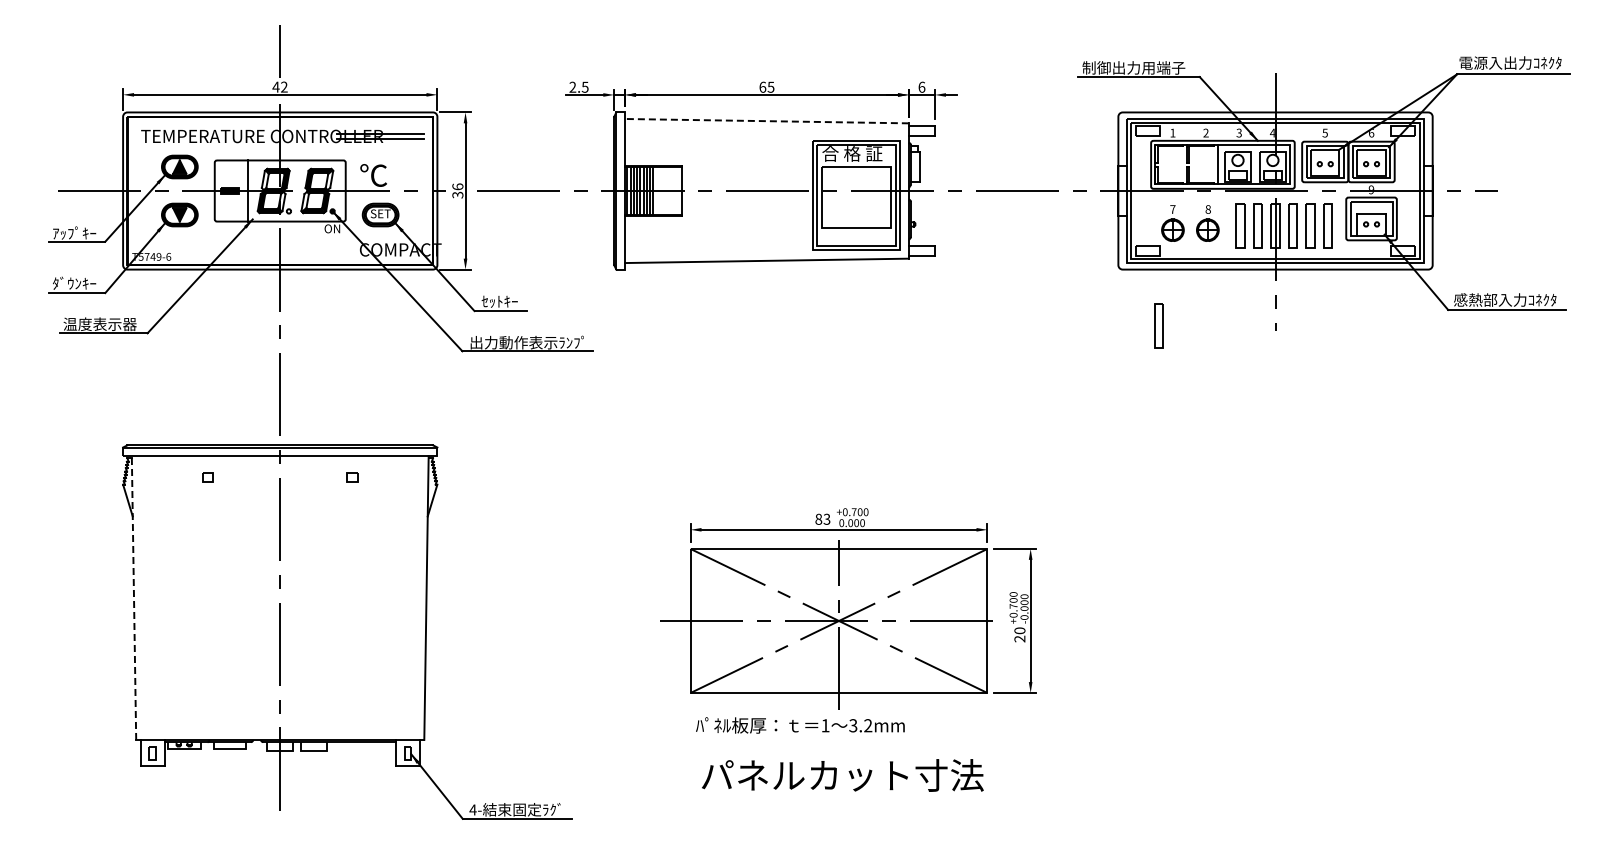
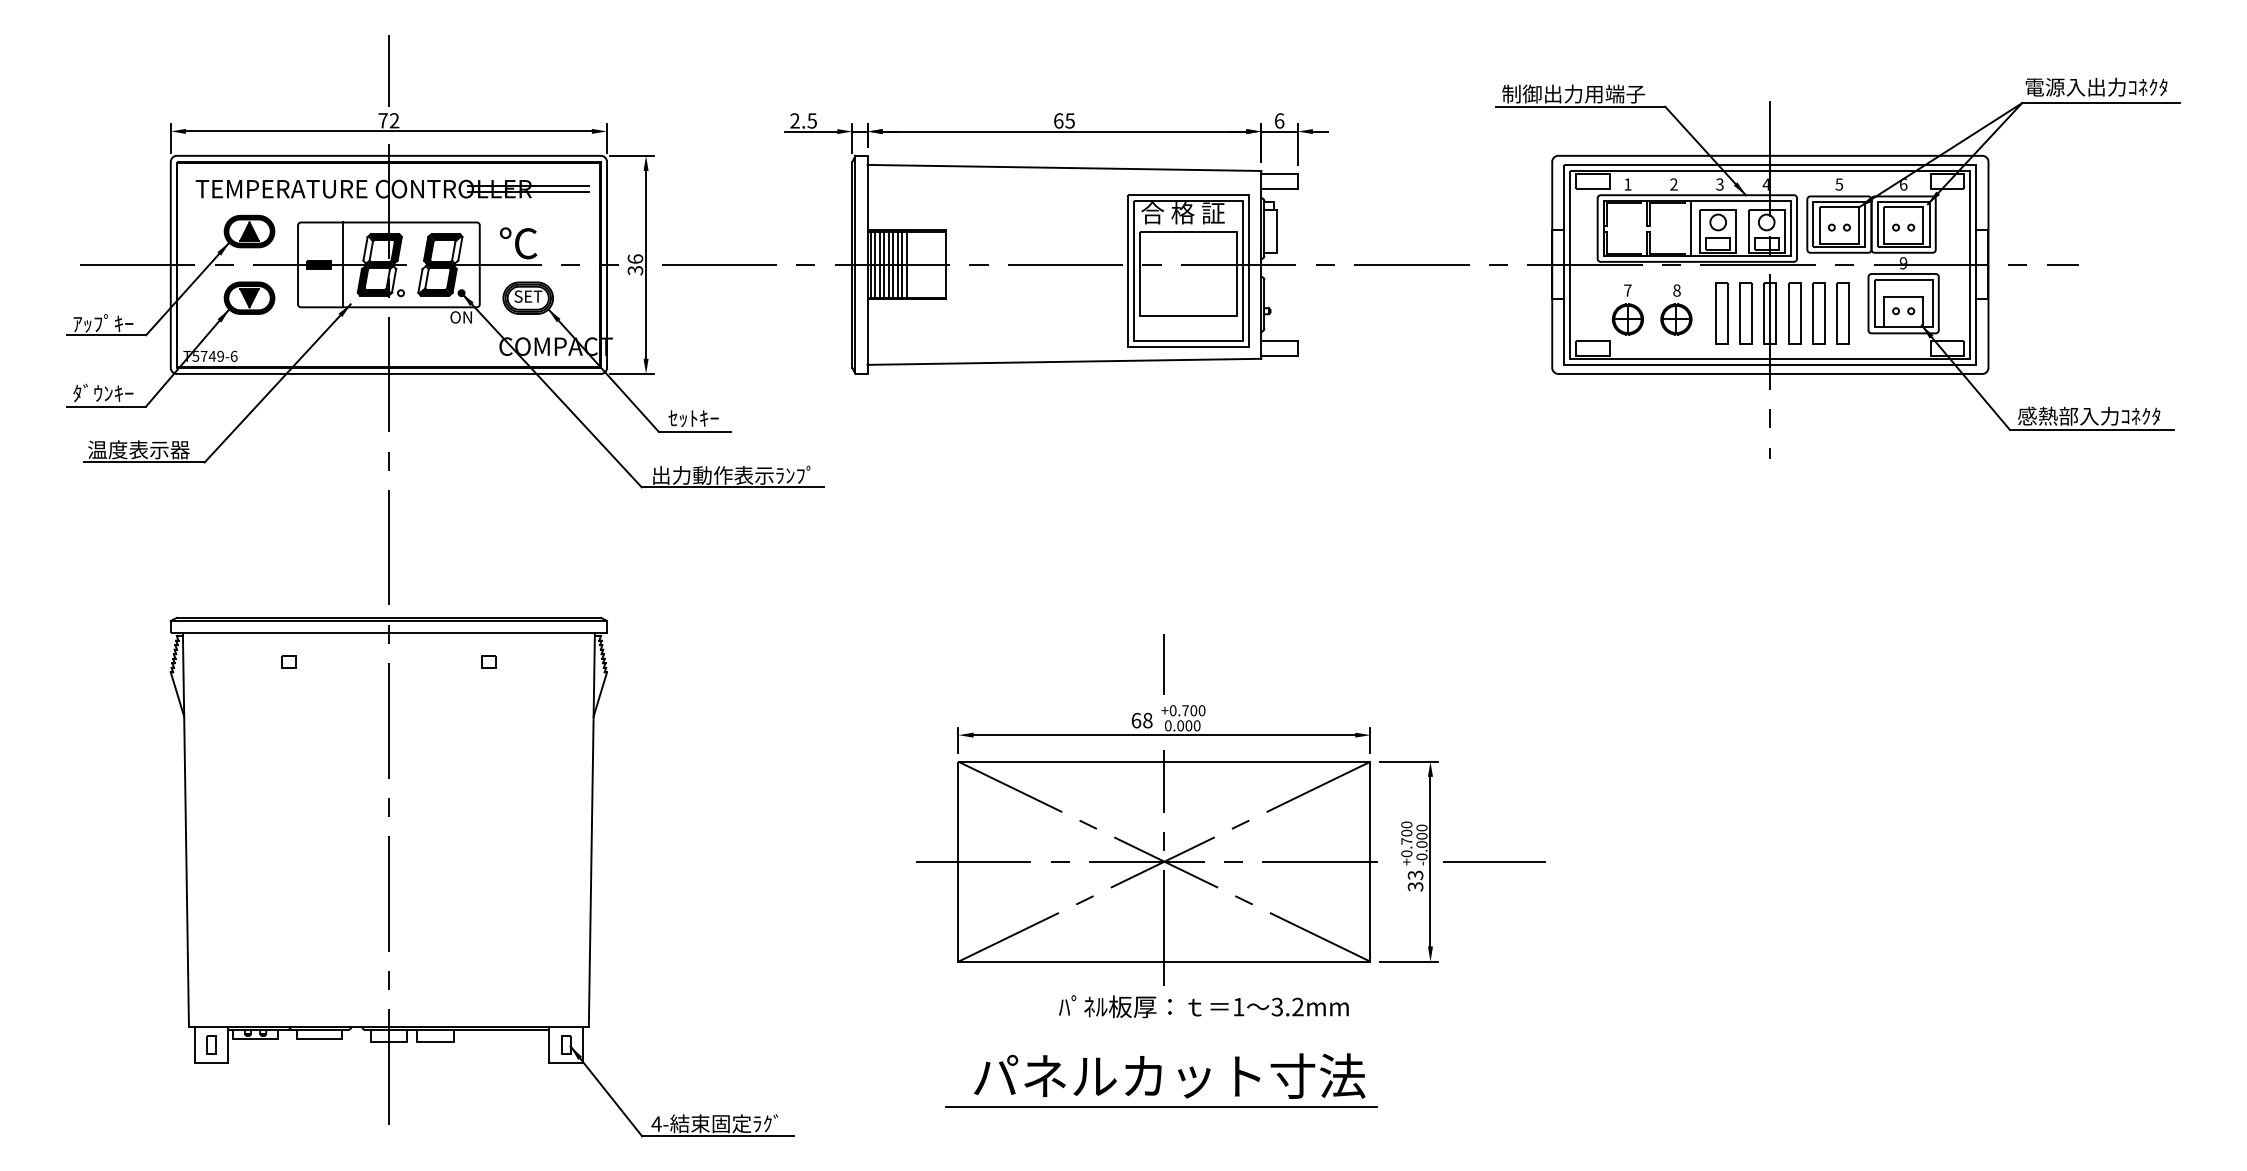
text: (275, 86) -> (382, 119), 42 -> 72
line: (766, 121) -> (1063, 168), dashed -> solid
part: (1158, 325) -> (1607, 451), removed
line: (839, 478) -> (1165, 663), added
text: (822, 518) -> (1141, 719), 83 -> 68
line: (134, 598) -> (186, 830), dashed -> solid
line: (1076, 621) -> (1494, 862), added
text: (1019, 634) -> (1414, 880), 20 -> 33
text: (800, 725) -> (1204, 1006), moved
line: (836, 797) -> (1160, 1106), added

